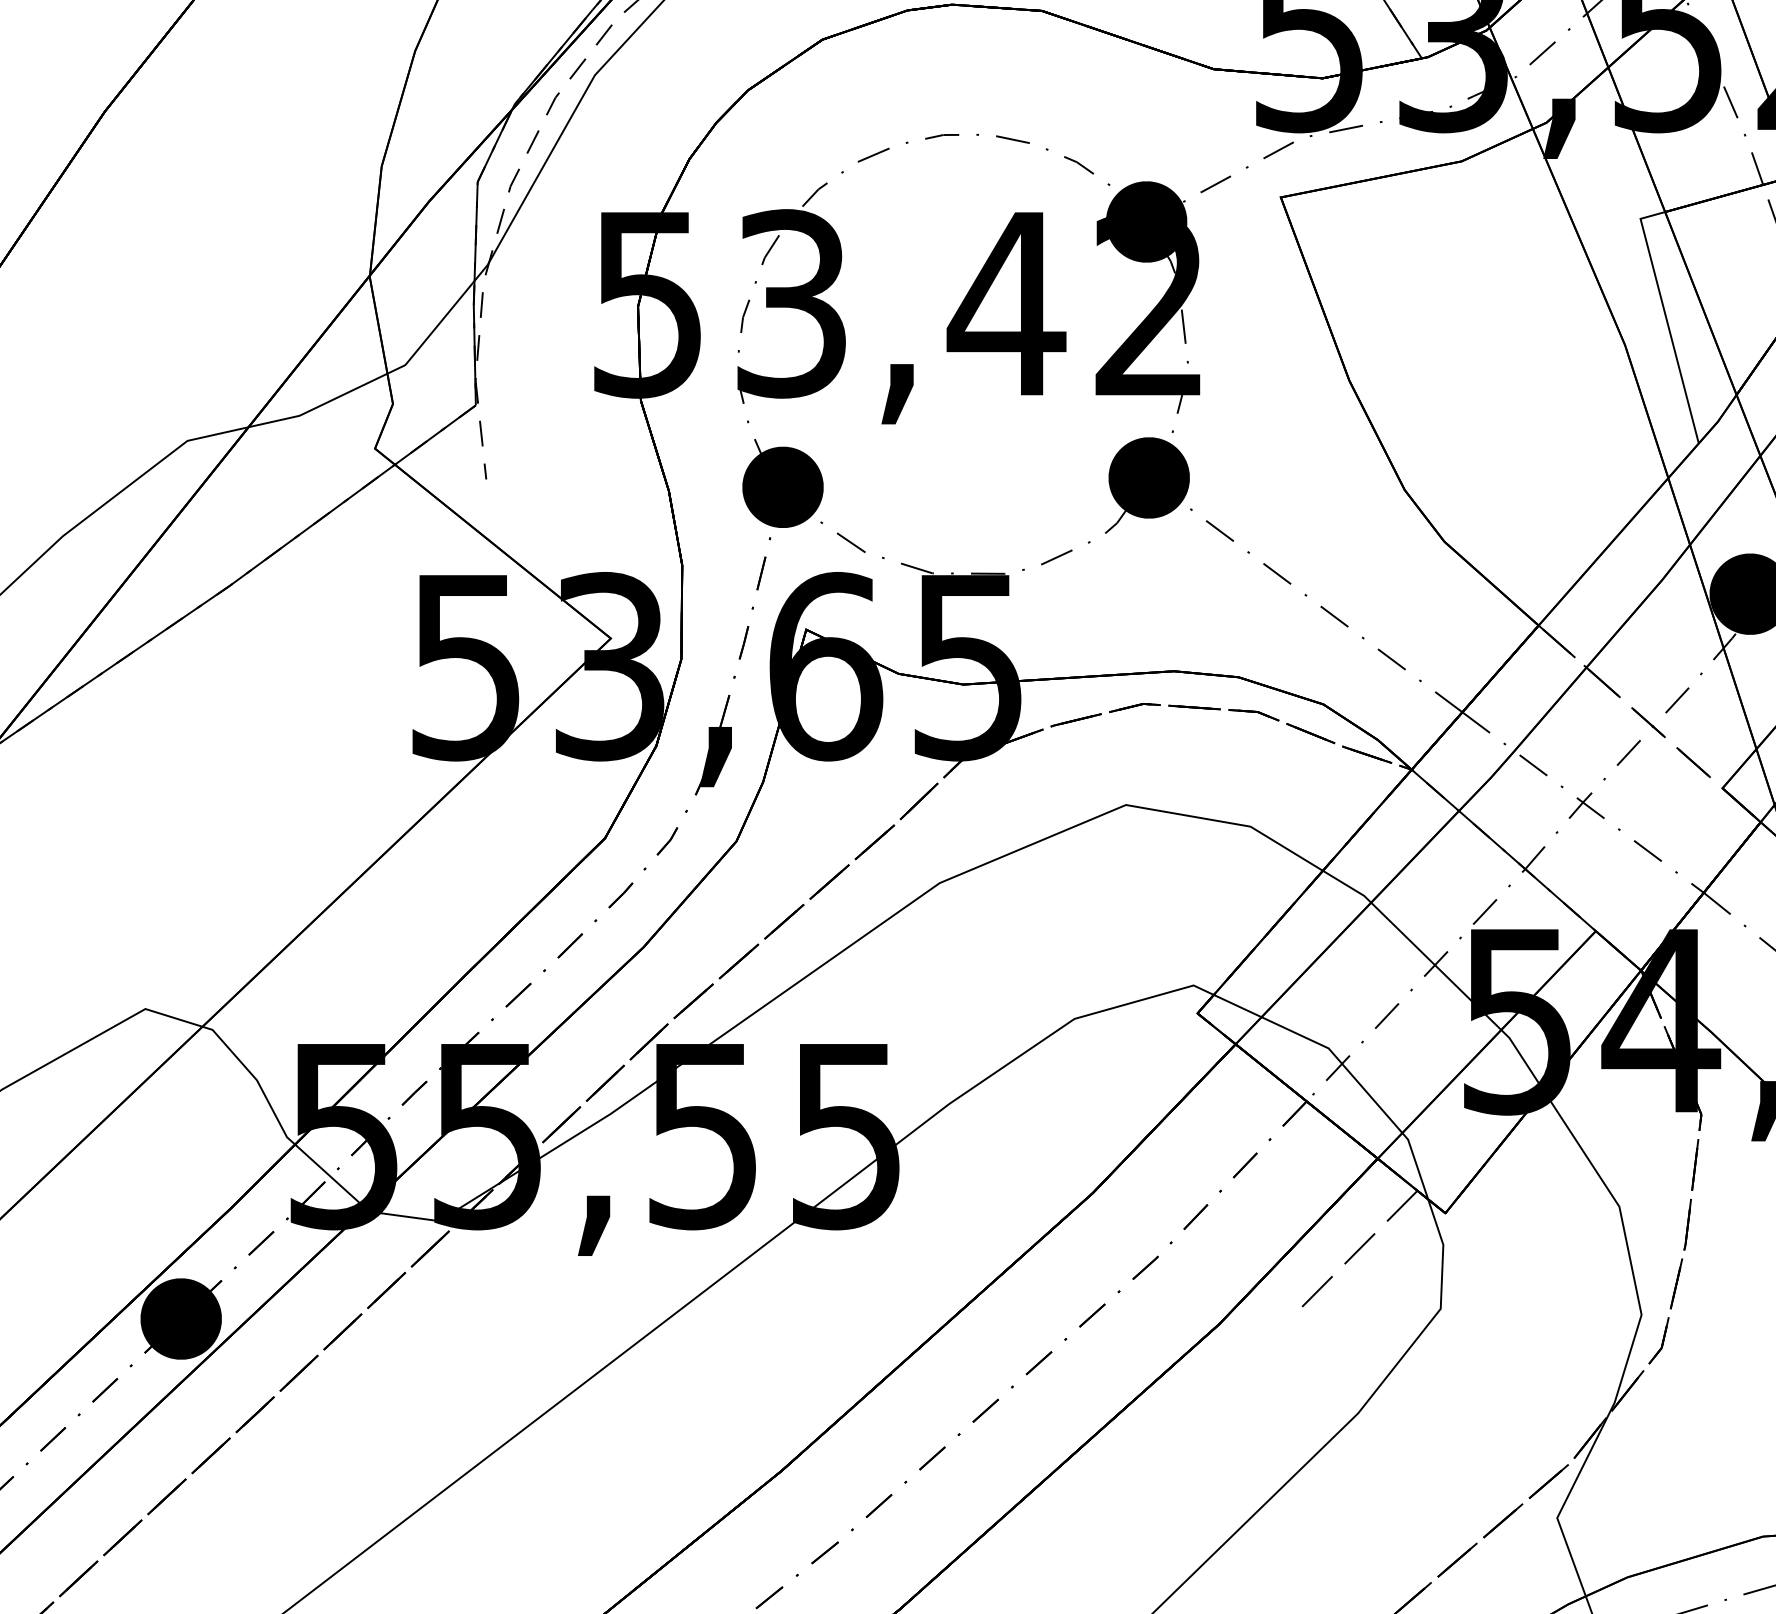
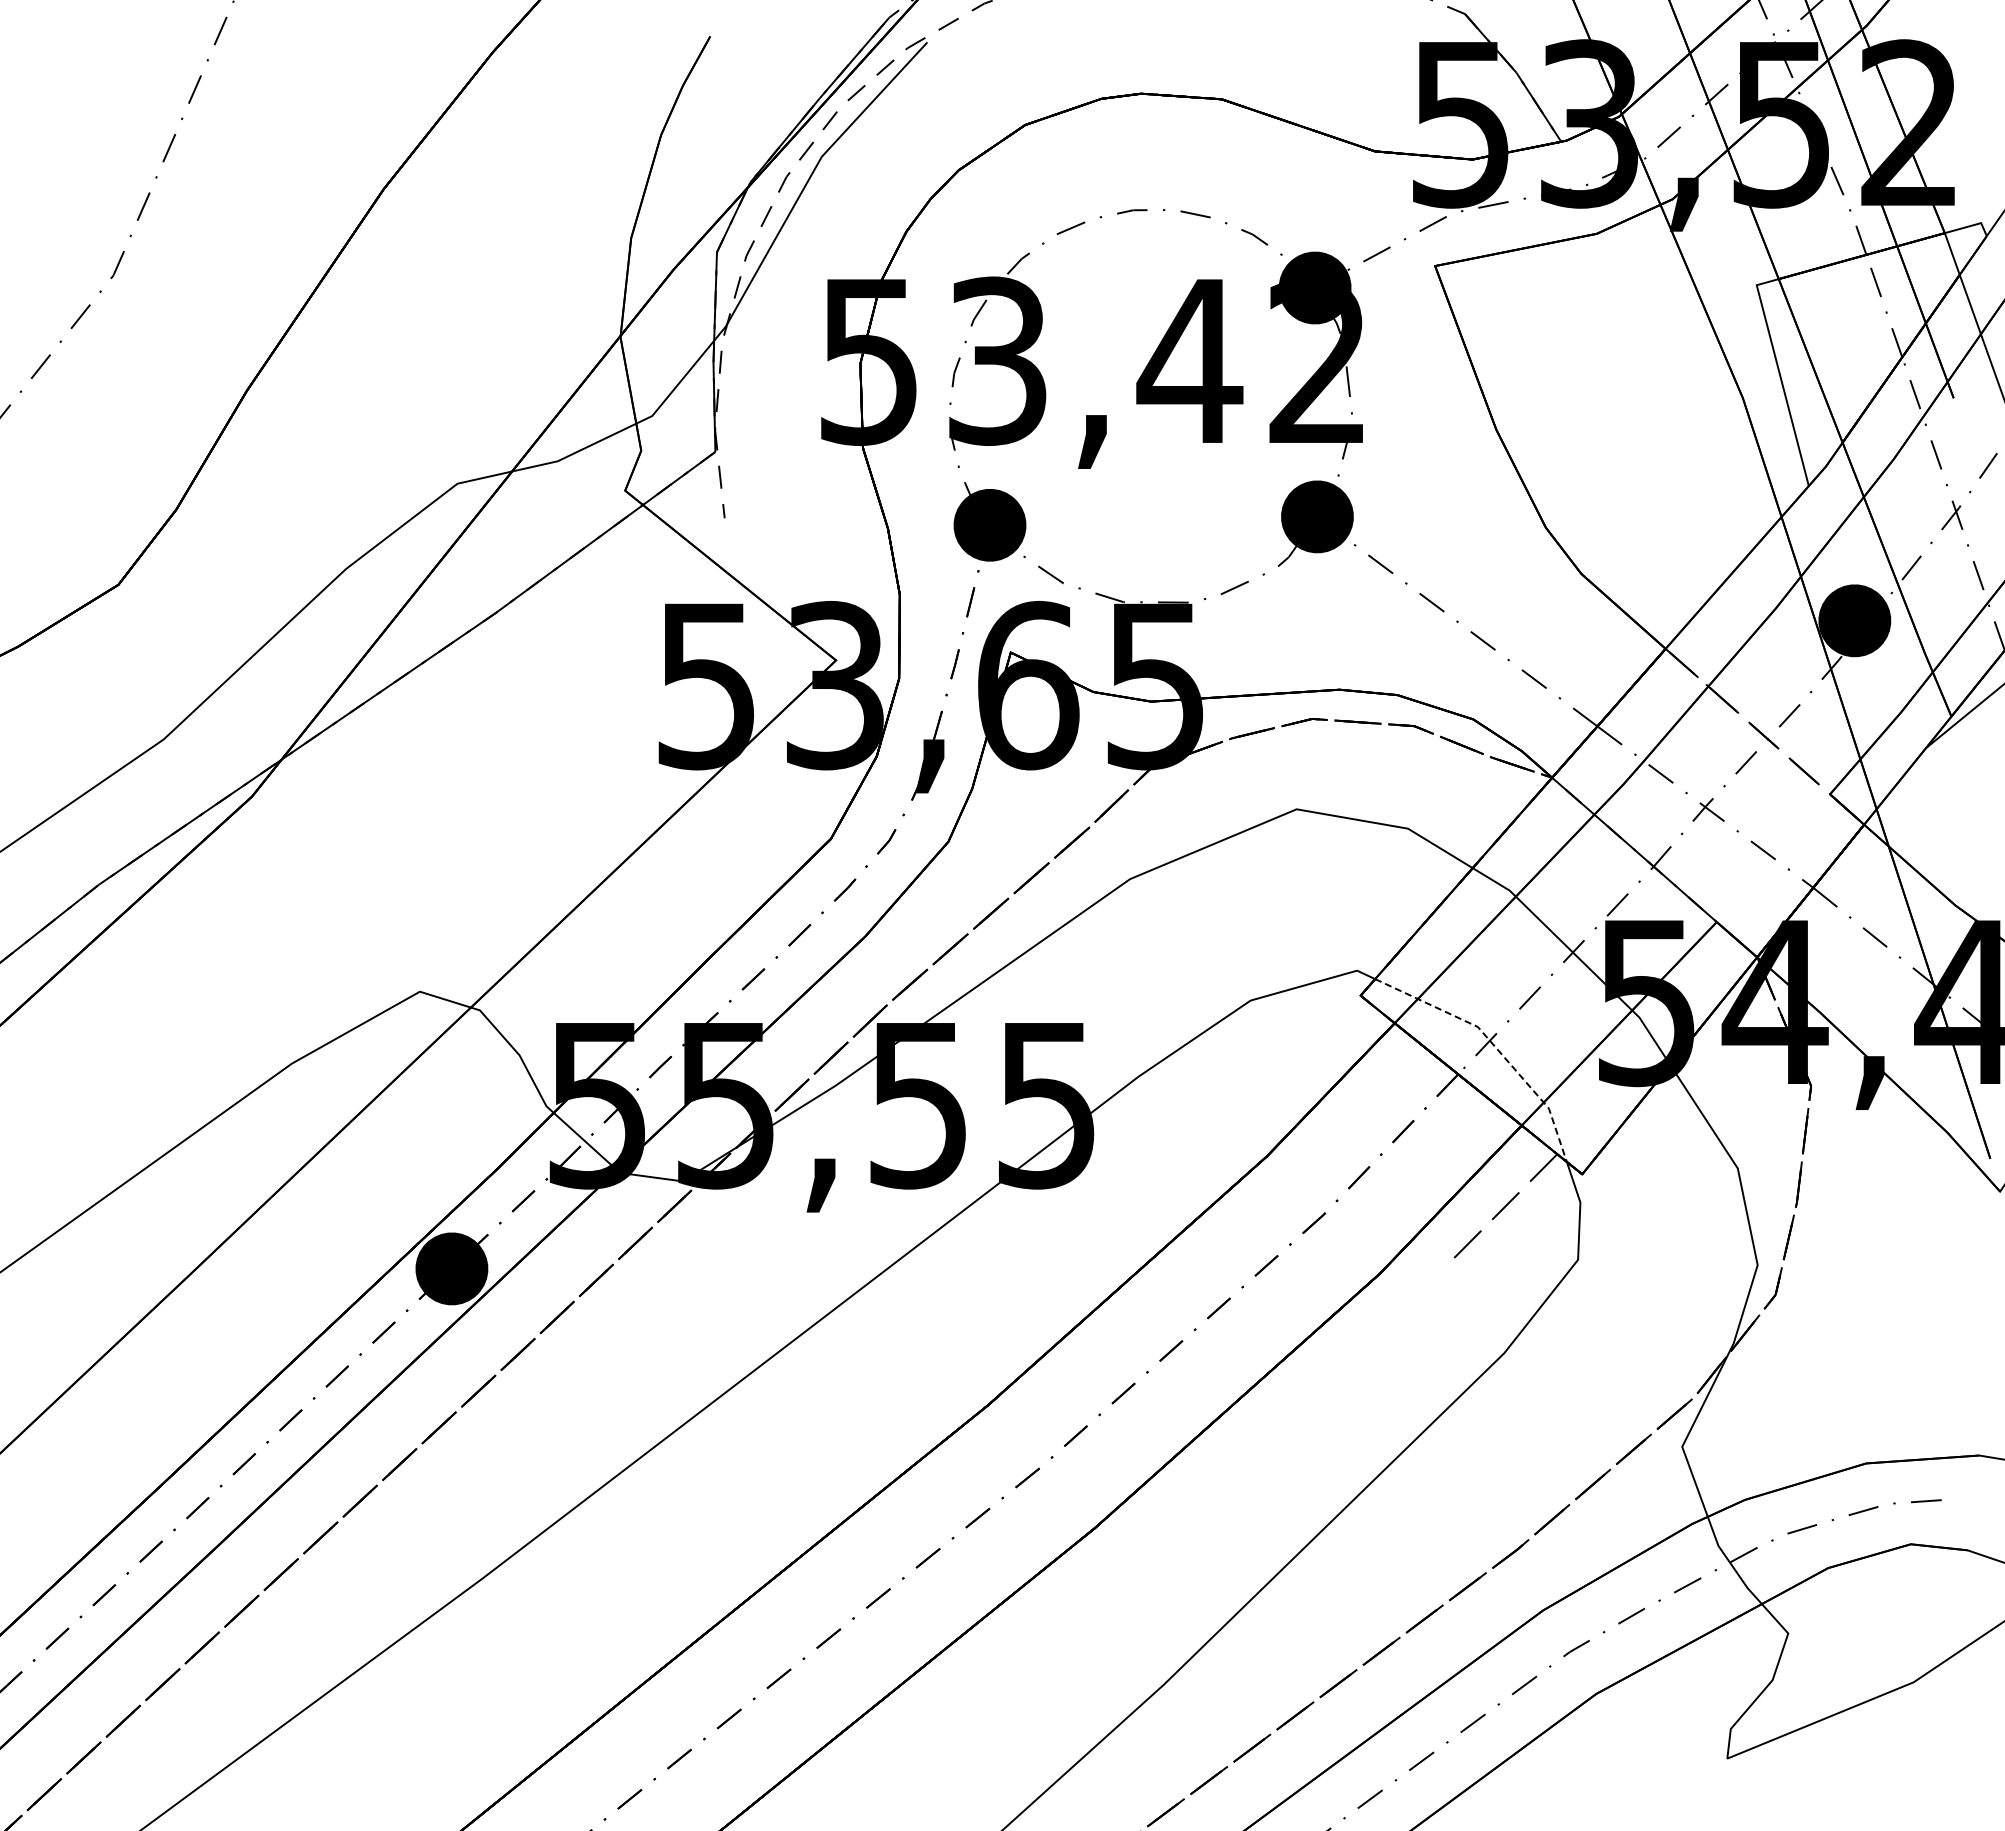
line: (1347, 1070) -> (1494, 1046), solid -> dashed

